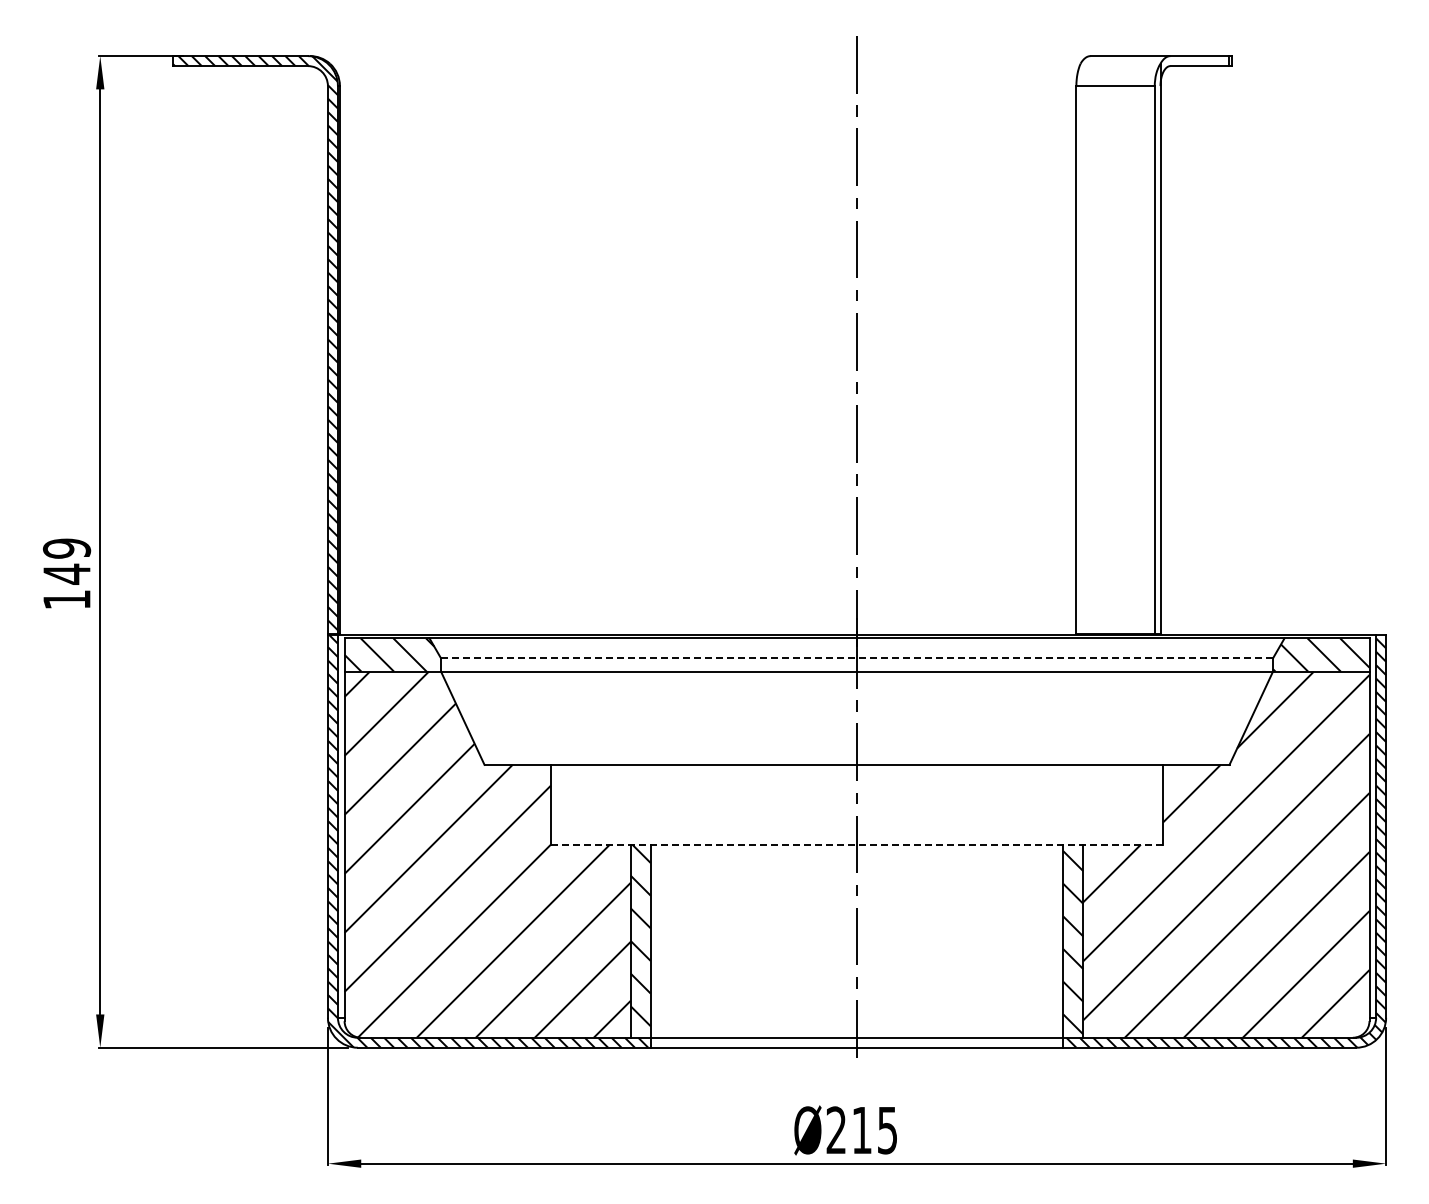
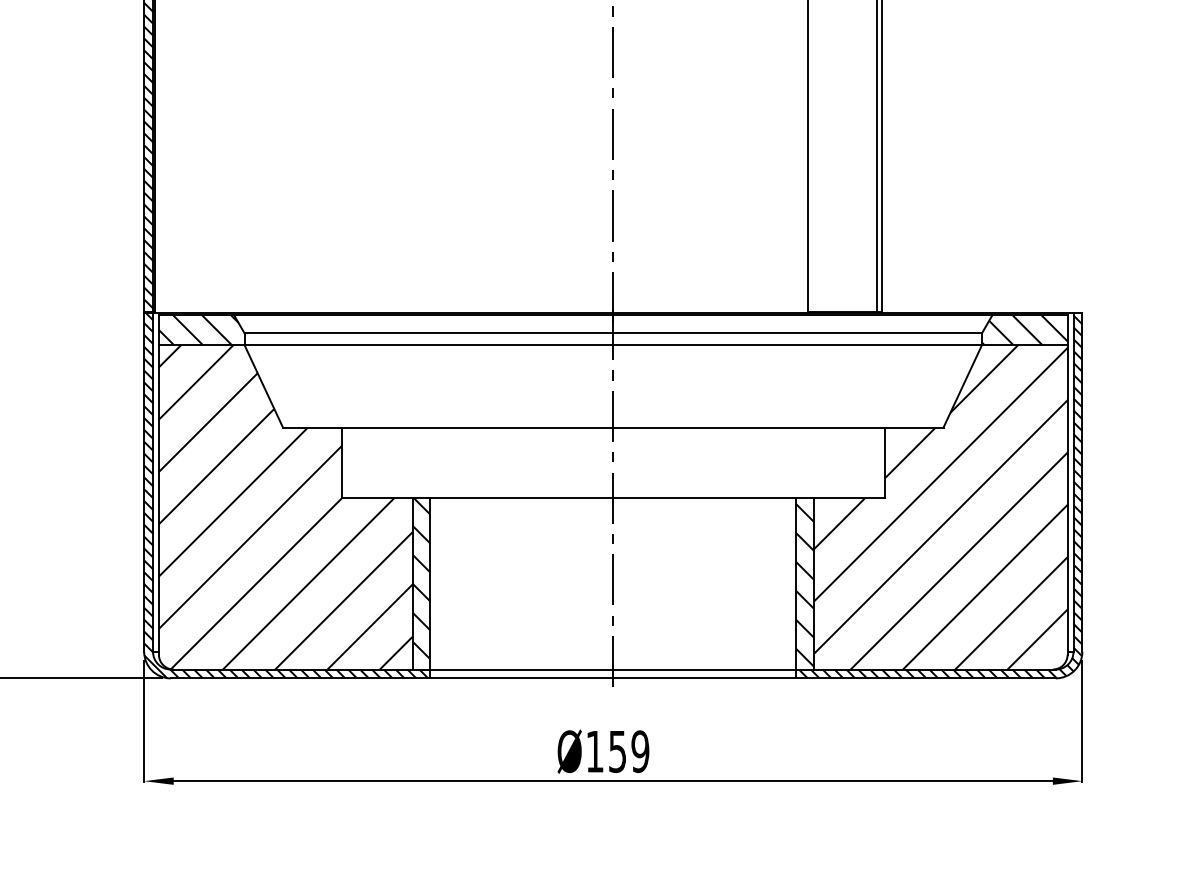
line: (857, 658) -> (613, 333), dashed -> solid
line: (857, 844) -> (613, 498), dashed -> solid
text: (861, 1130) -> (617, 751), Ø215 -> Ø159

